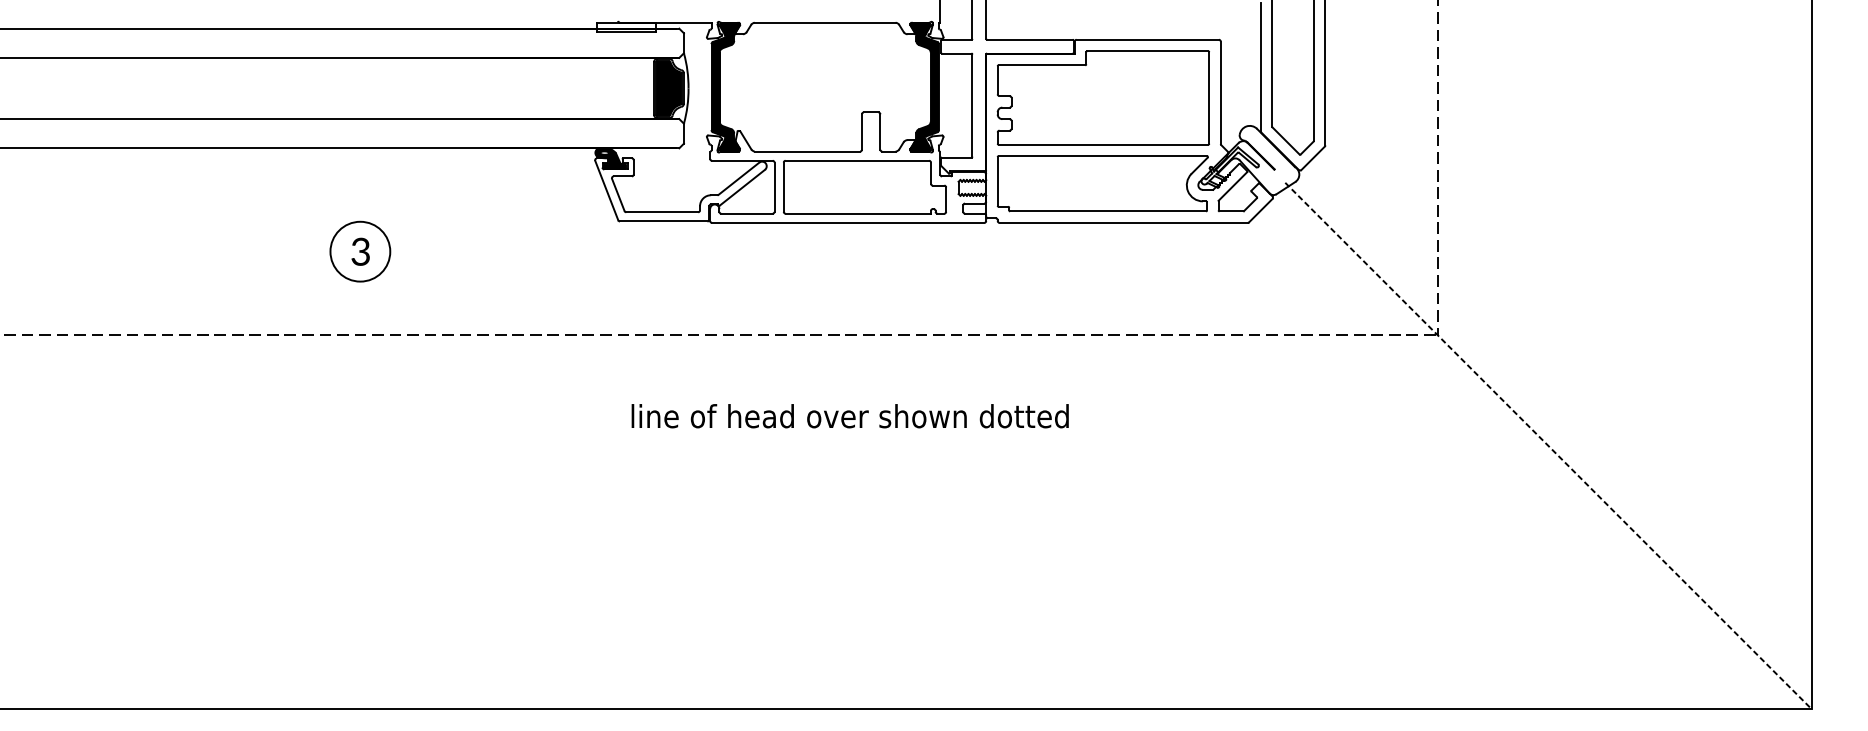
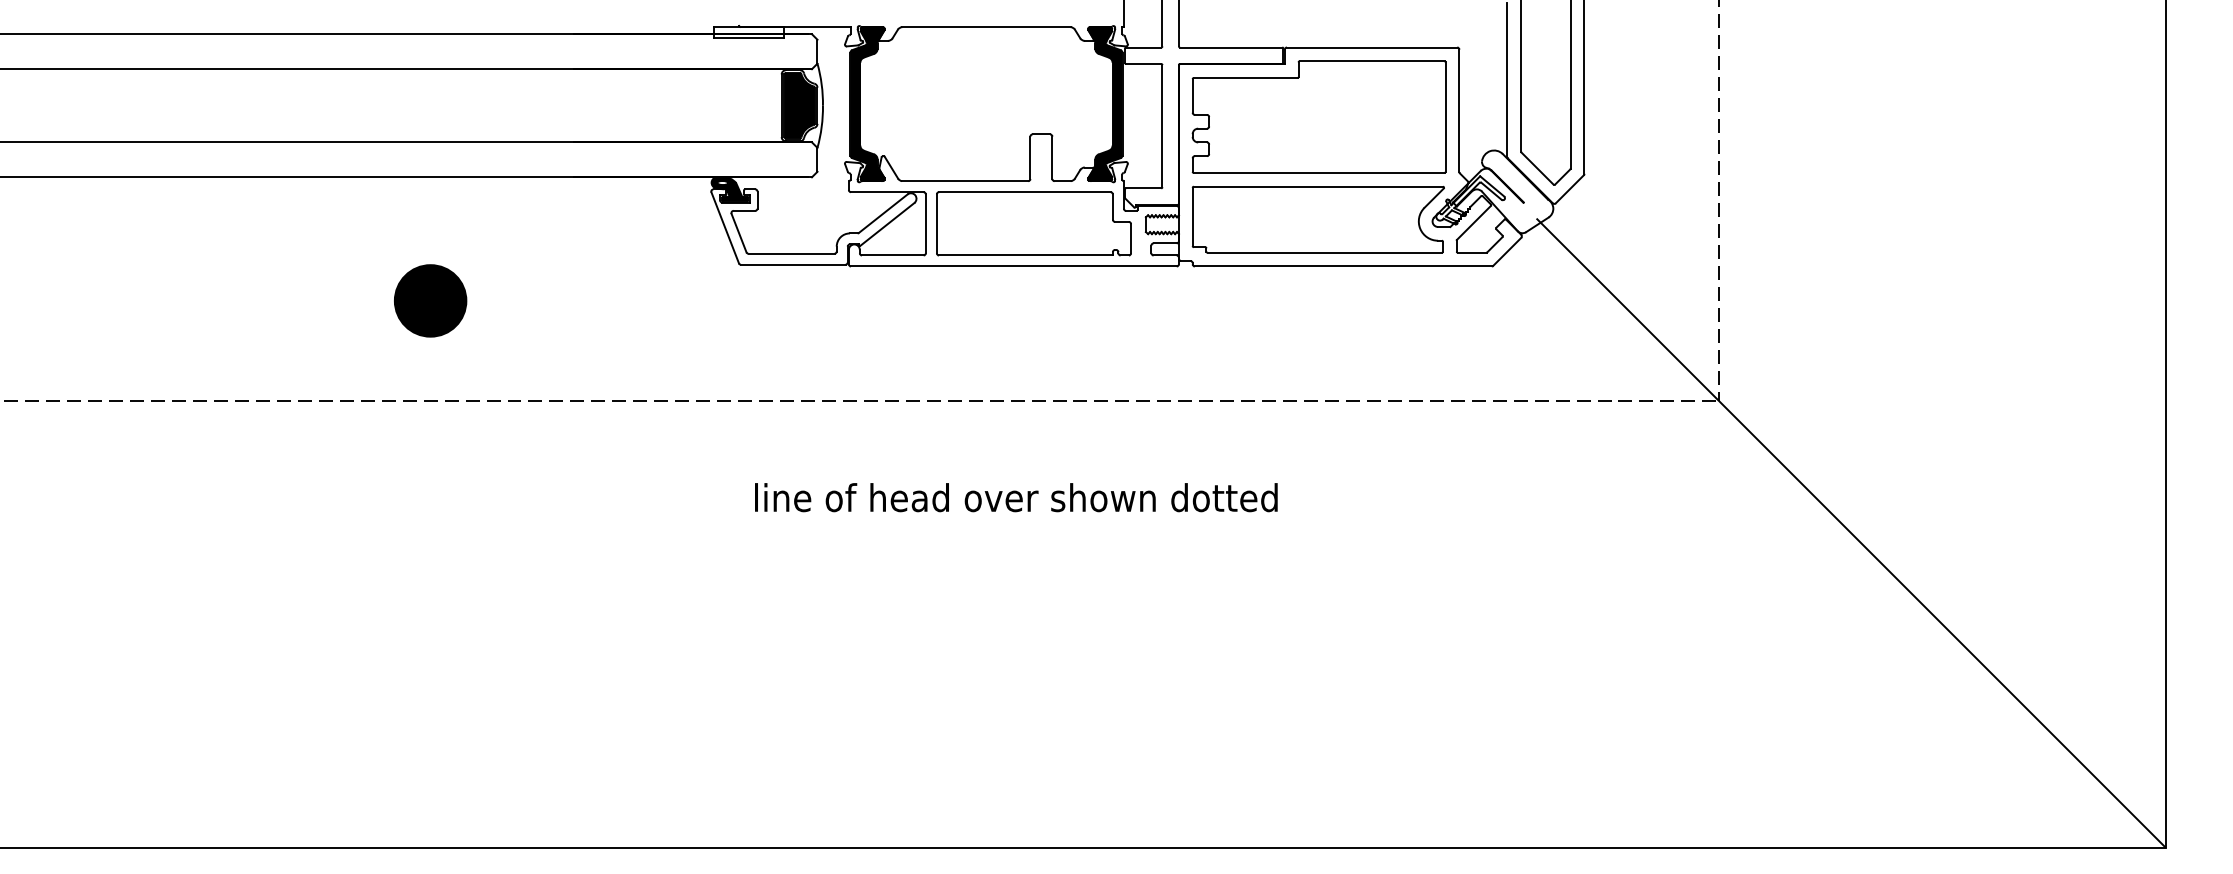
fill: (360, 251) -> (430, 300), added
line: (1548, 446) -> (1851, 533), dashed -> solid

